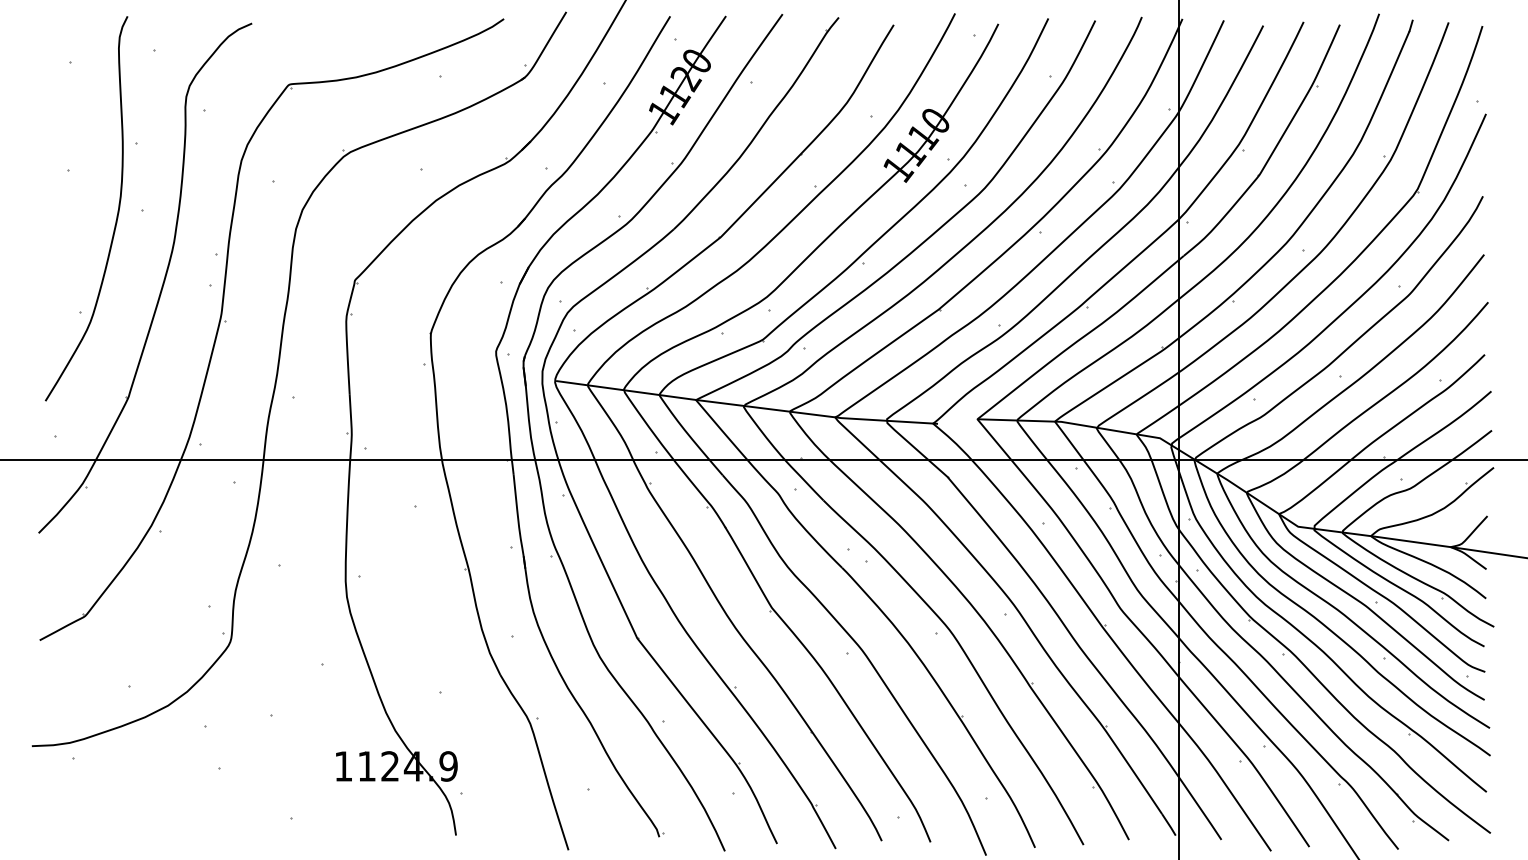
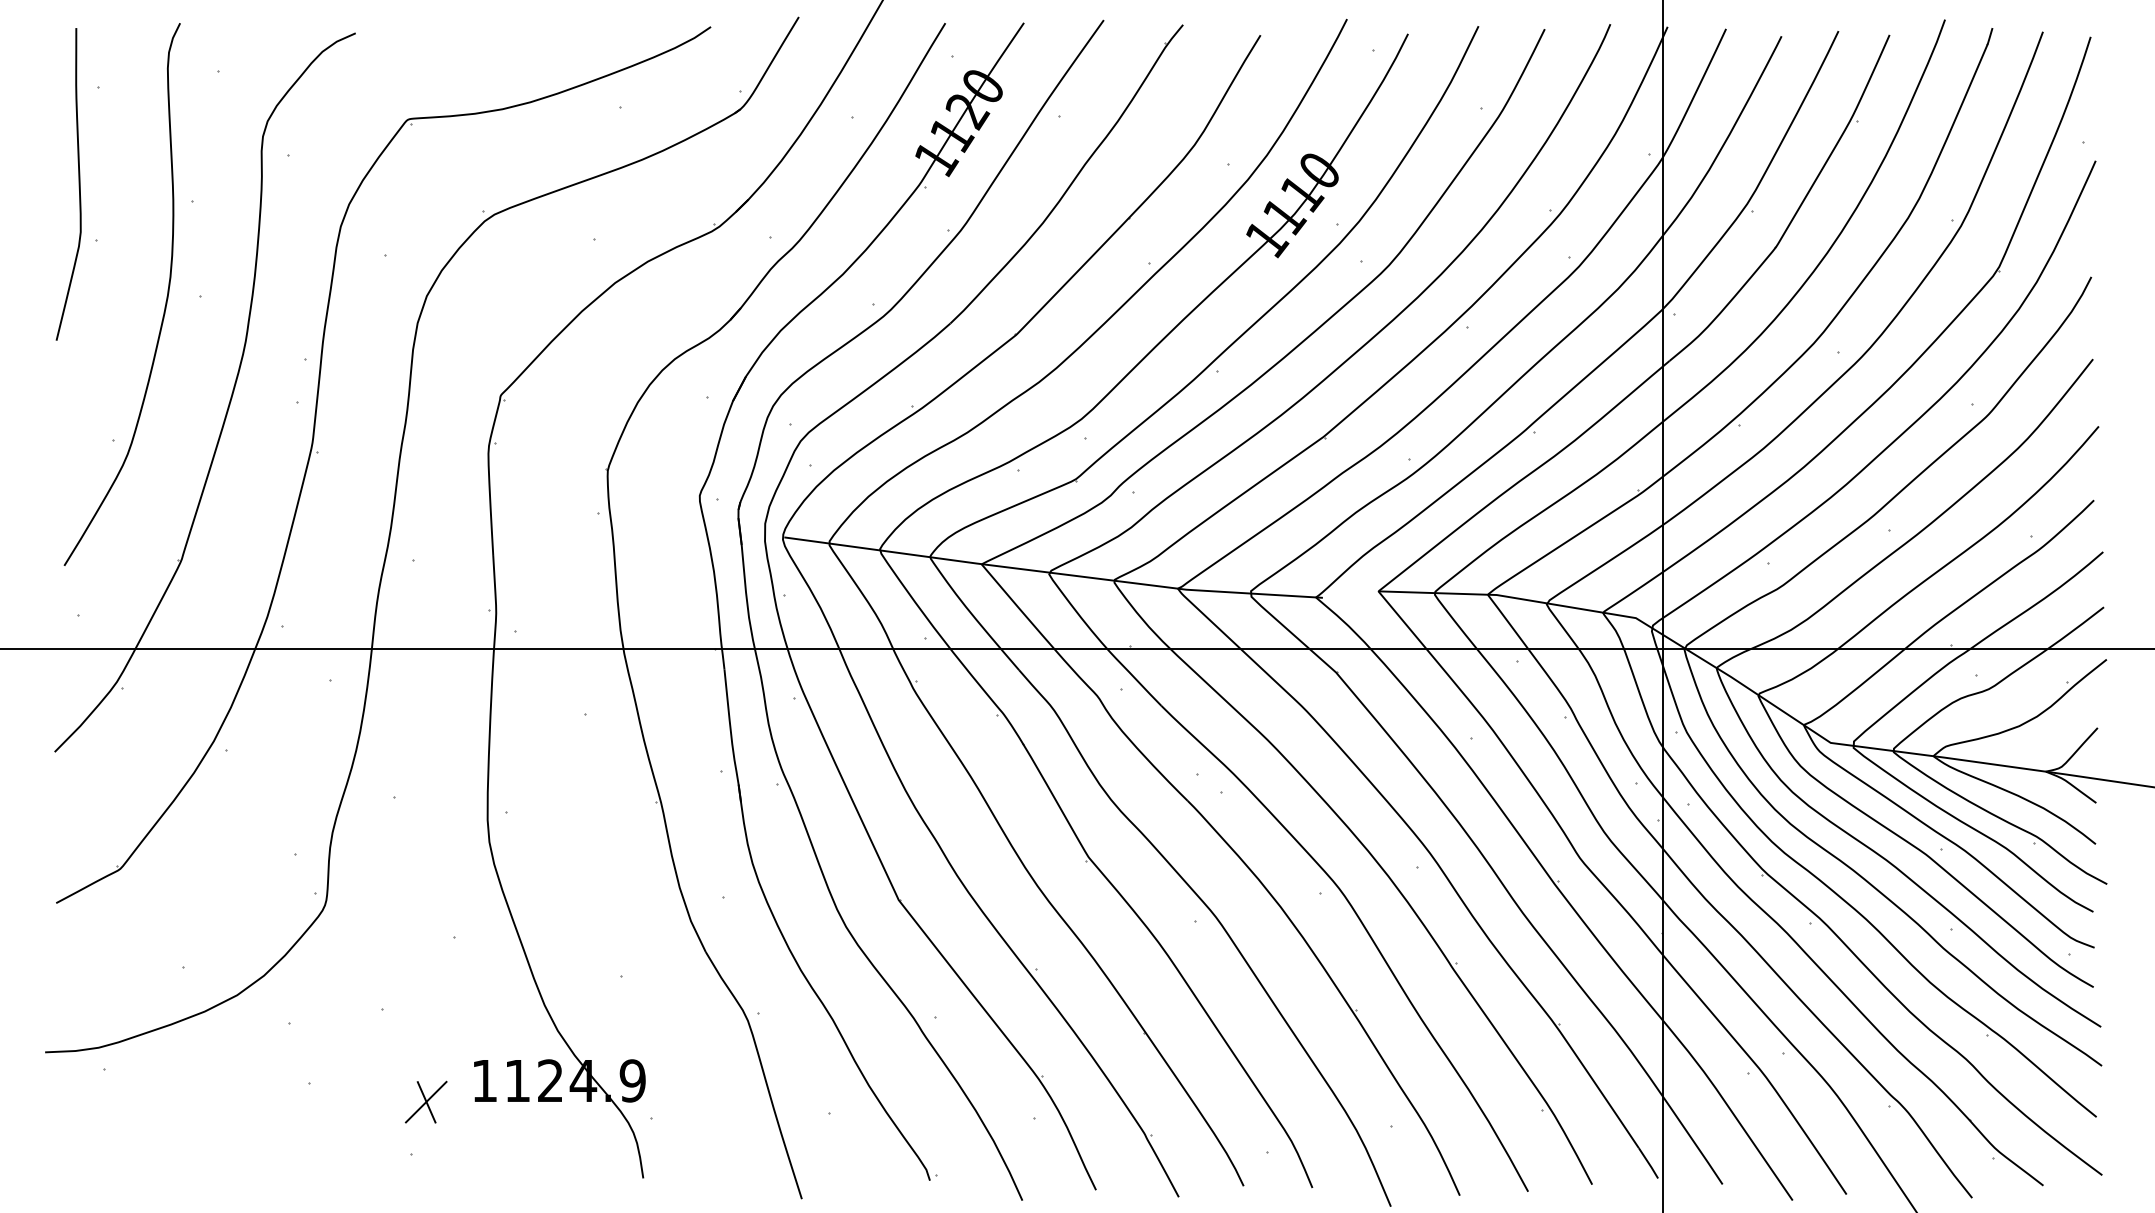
curve: (55, 130) -> (78, 184), added
part: (301, 781) -> (425, 1102), added

